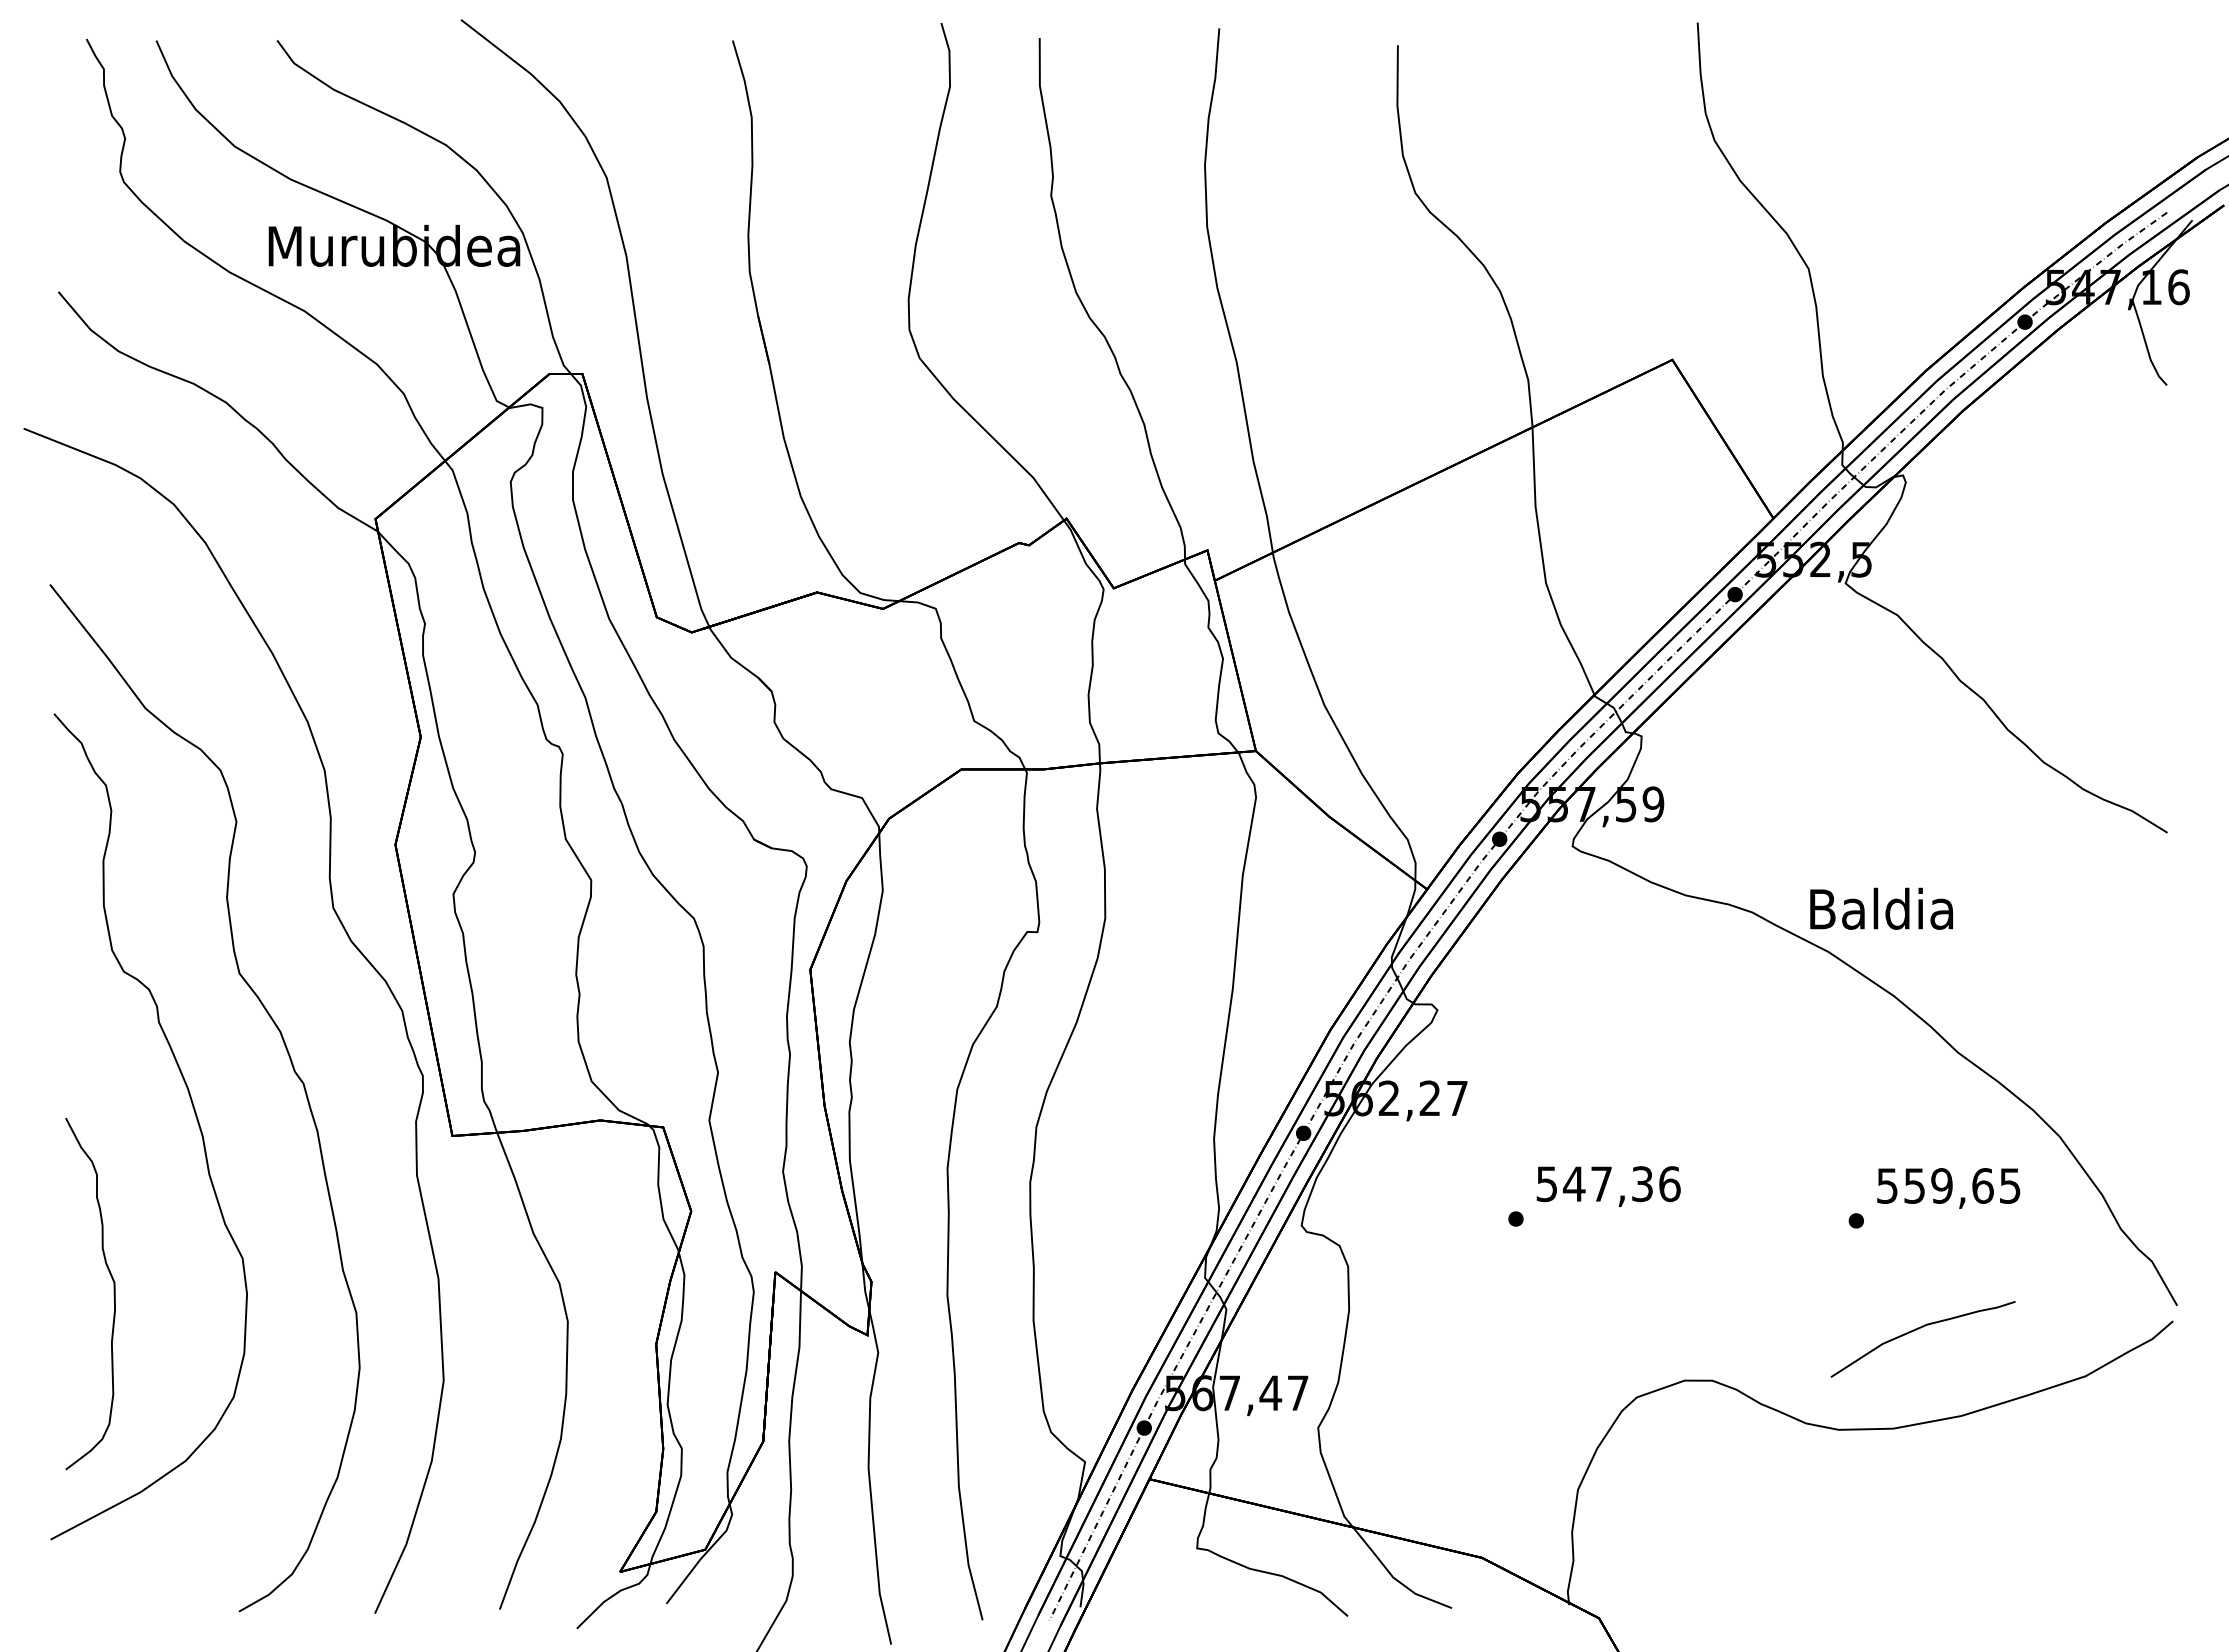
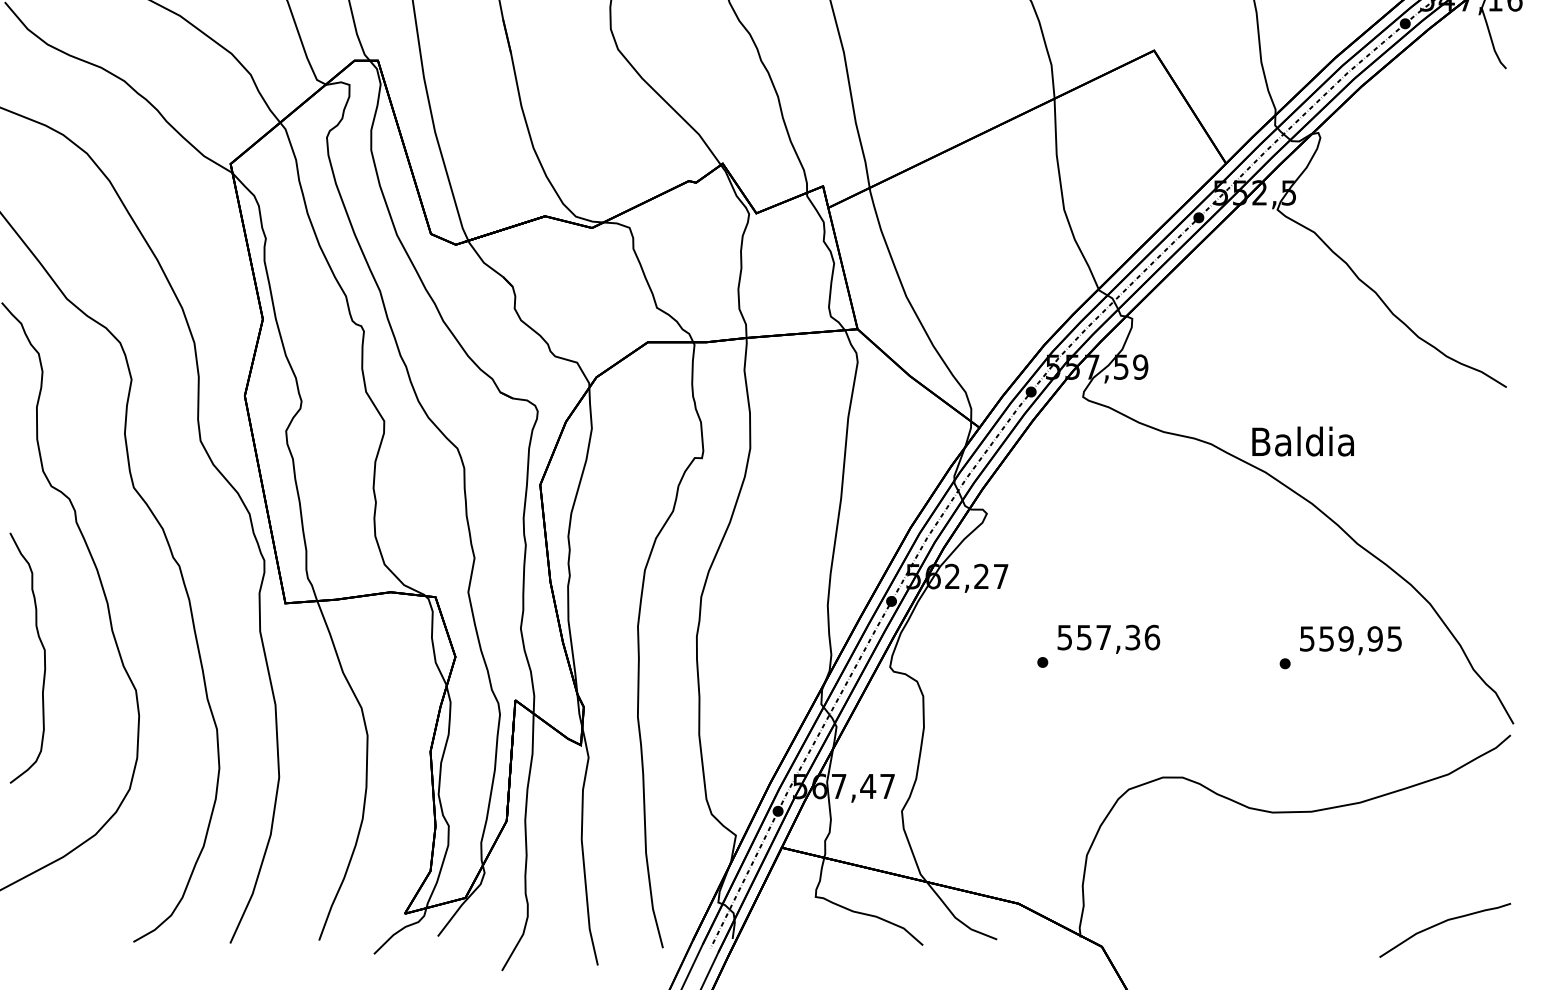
text: (1573, 1184) -> (1083, 637), 547,36 -> 557,36
text: (1982, 1185) -> (1374, 638), 559,65 -> 559,95
curve: (113, 1294) -> (44, 658), moved
curve: (1918, 1329) -> (1441, 923), moved

